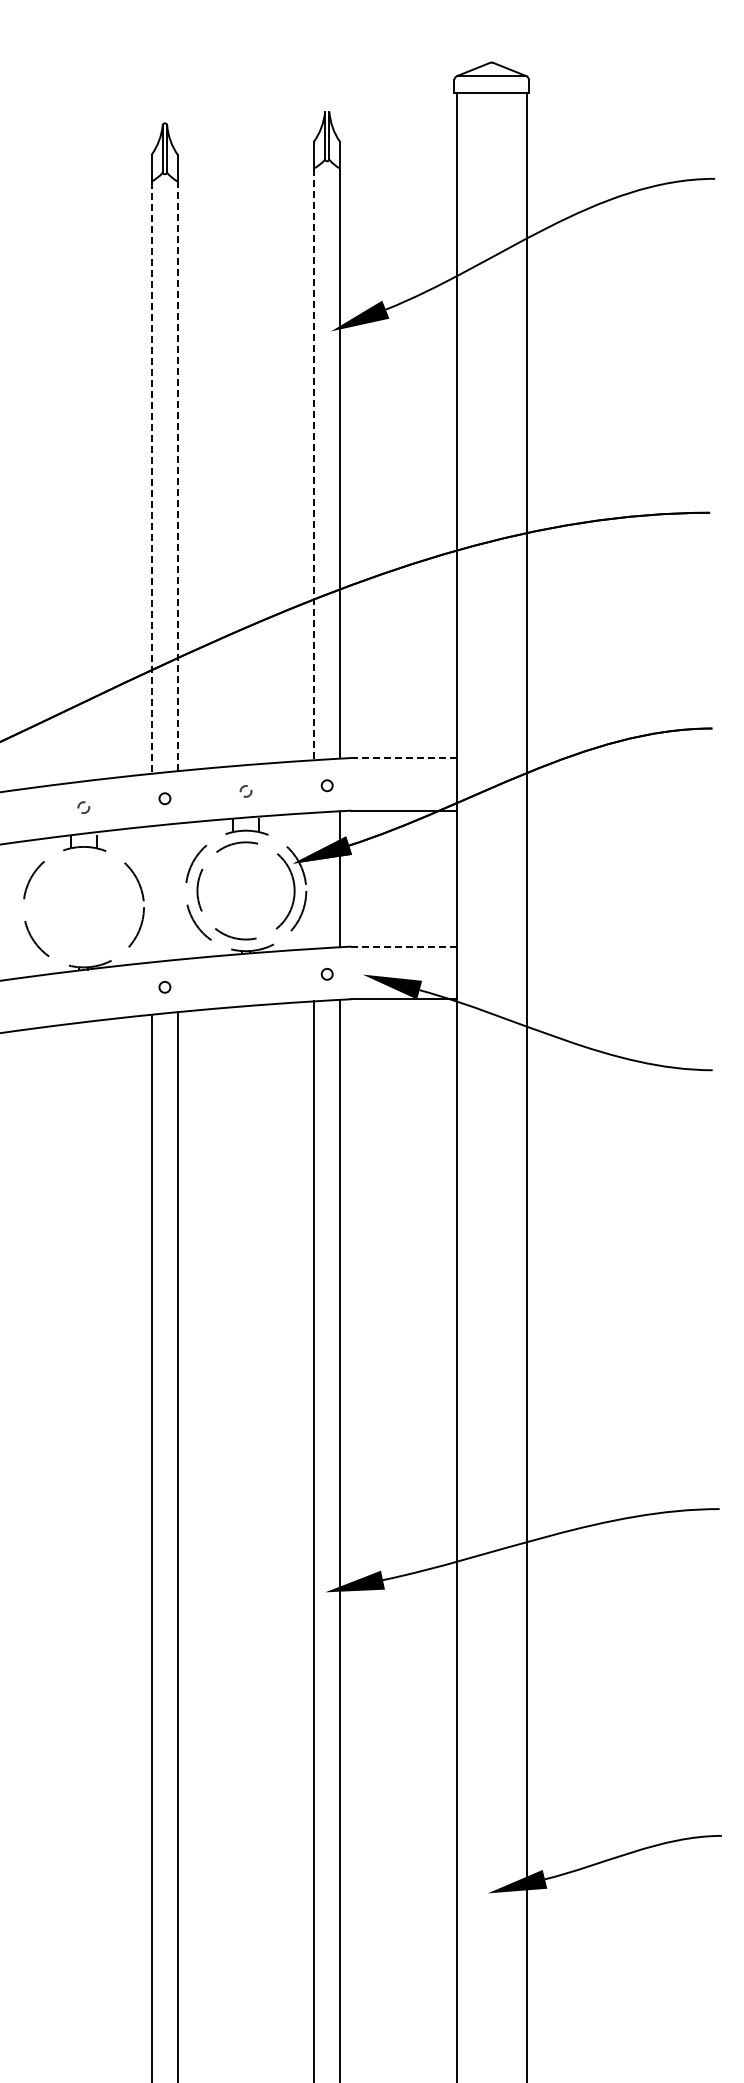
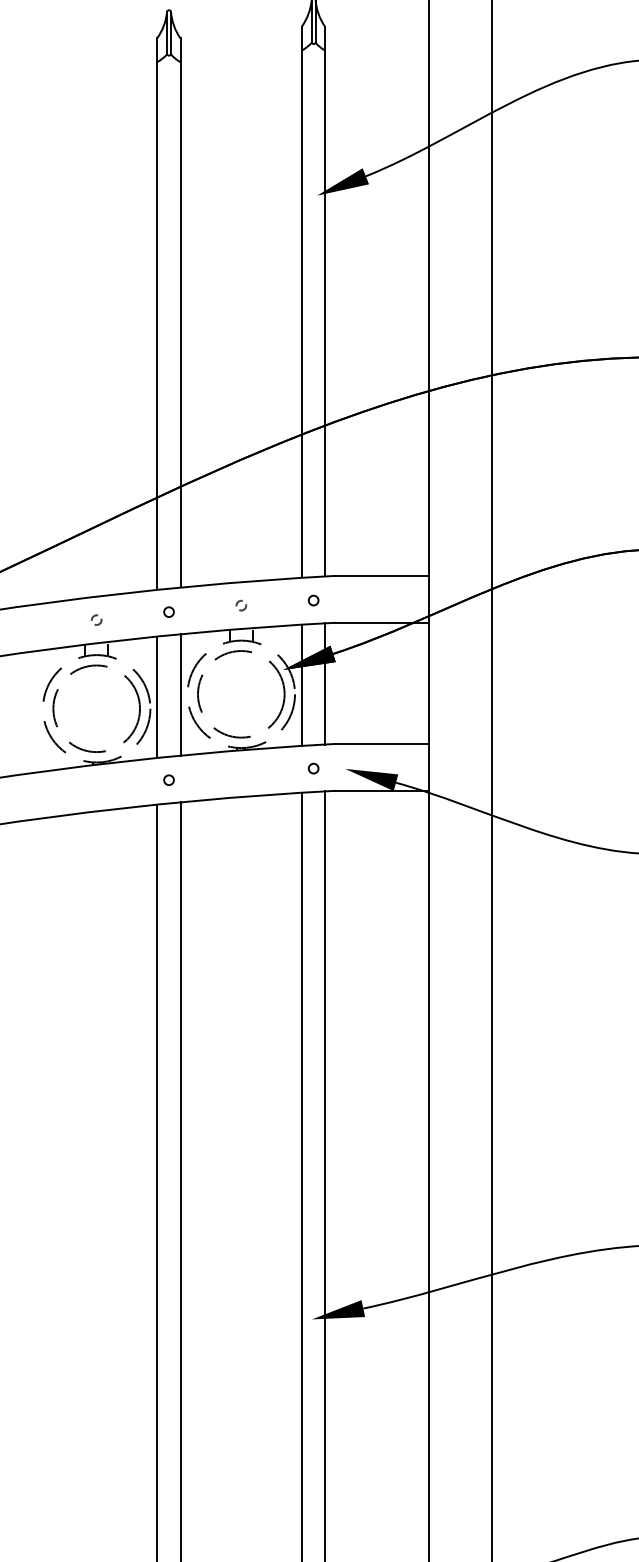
line: (313, 464) -> (301, 314), dashed -> solid
line: (177, 476) -> (180, 324), dashed -> solid
line: (151, 478) -> (157, 326), dashed -> solid
line: (403, 758) -> (381, 576), dashed -> solid
line: (314, 880) -> (302, 685), added
line: (178, 891) -> (181, 694), added
line: (151, 894) -> (157, 697), added
circle: (83, 906) -> (96, 708), added
line: (403, 946) -> (381, 743), dashed -> solid

